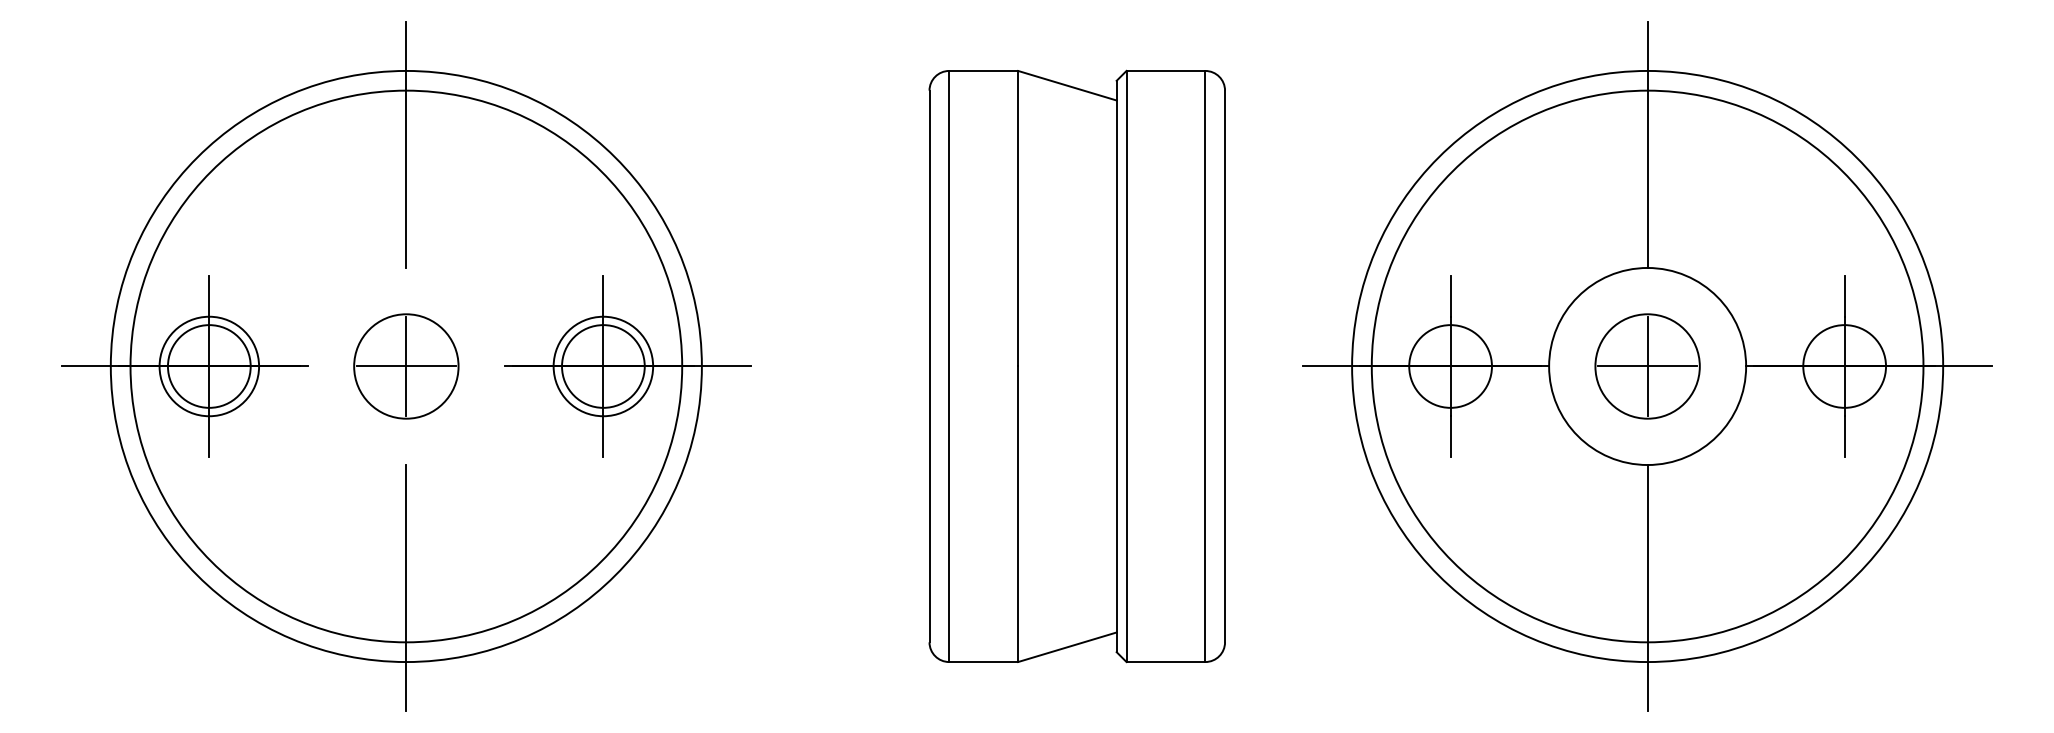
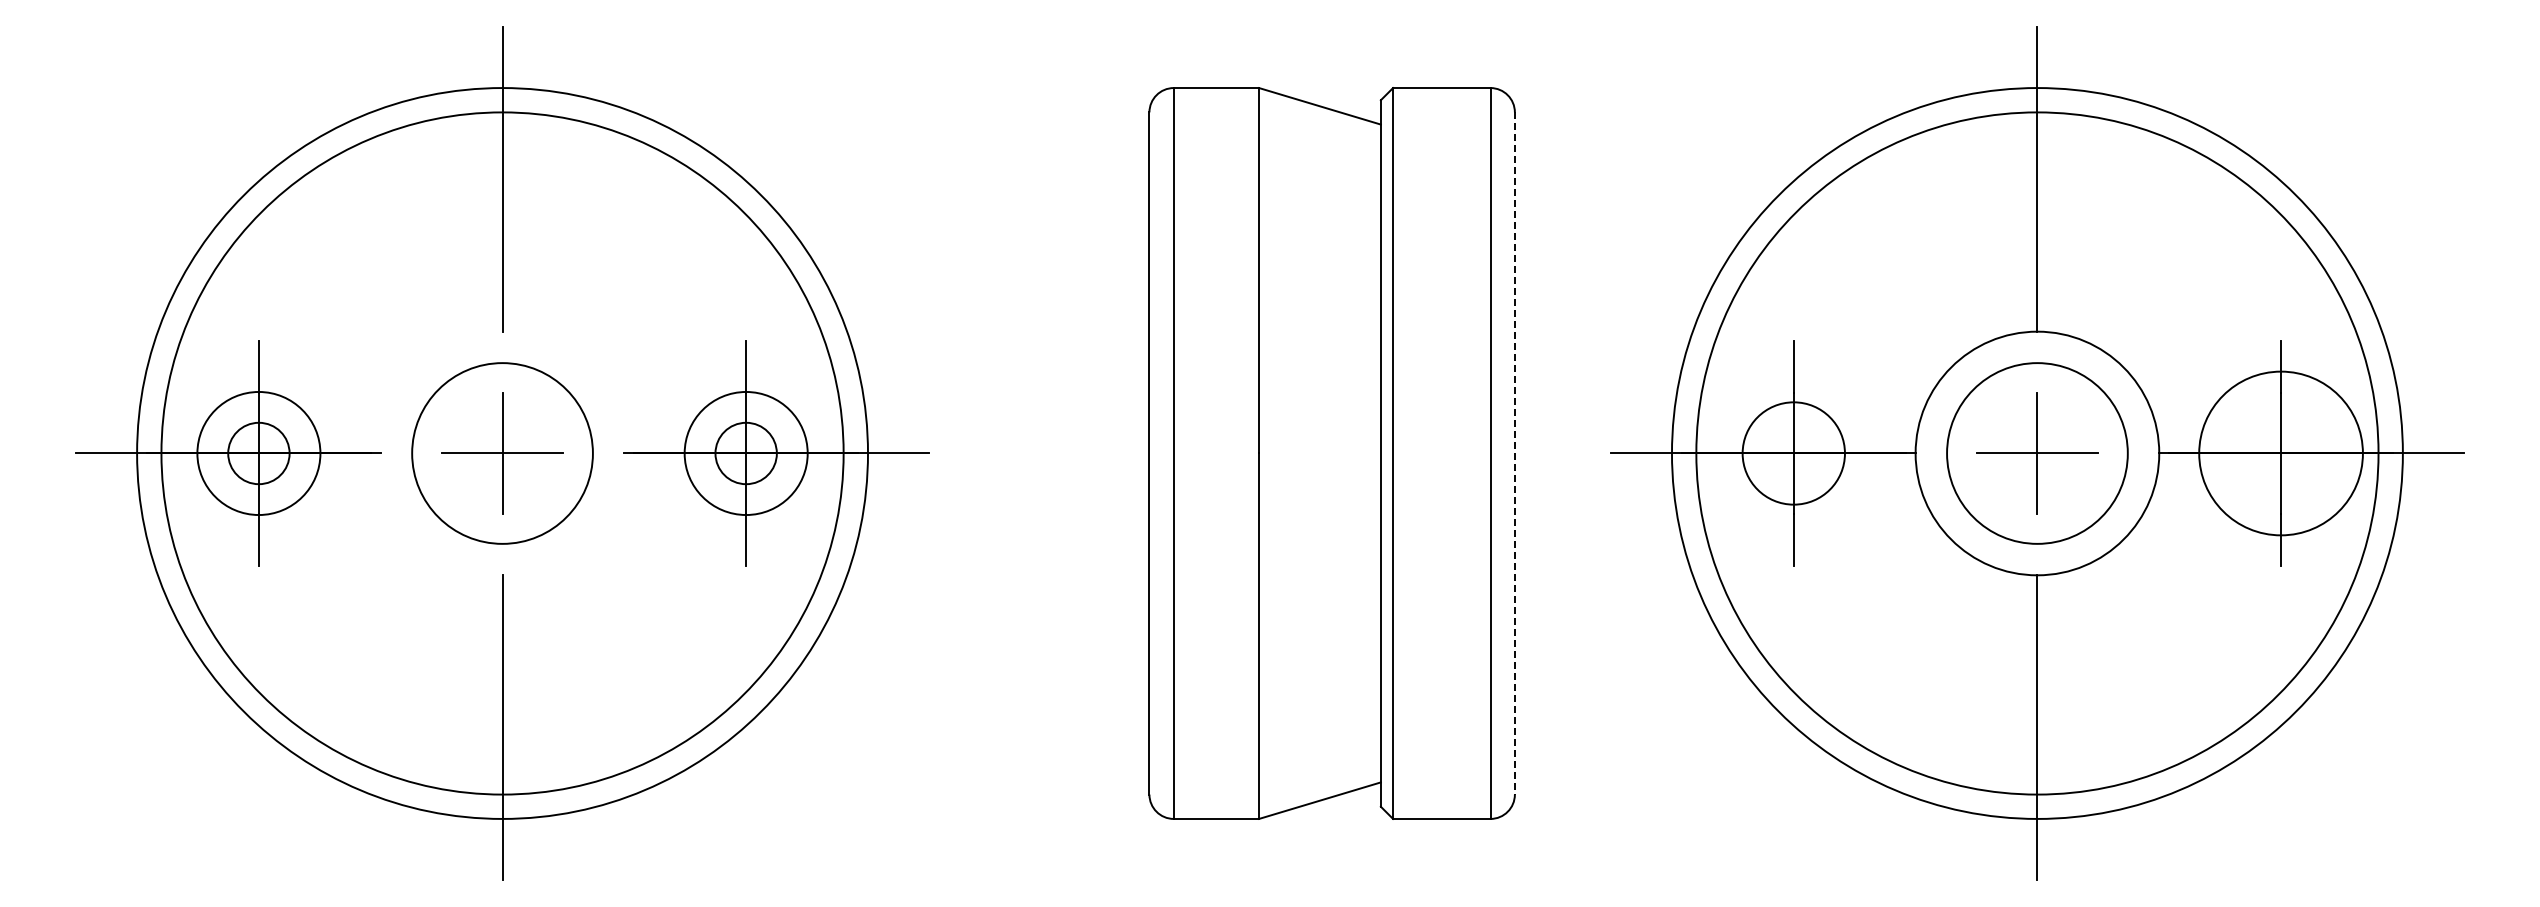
circle: (208, 366) -> (258, 453), size x0.6
circle: (406, 366) -> (502, 453), size x1.4
circle: (603, 366) -> (746, 453), size x0.6
circle: (1647, 366) -> (2037, 453), size x1.4
circle: (1844, 366) -> (2280, 453), size x1.6
line: (1224, 367) -> (1514, 454), solid -> dashed

